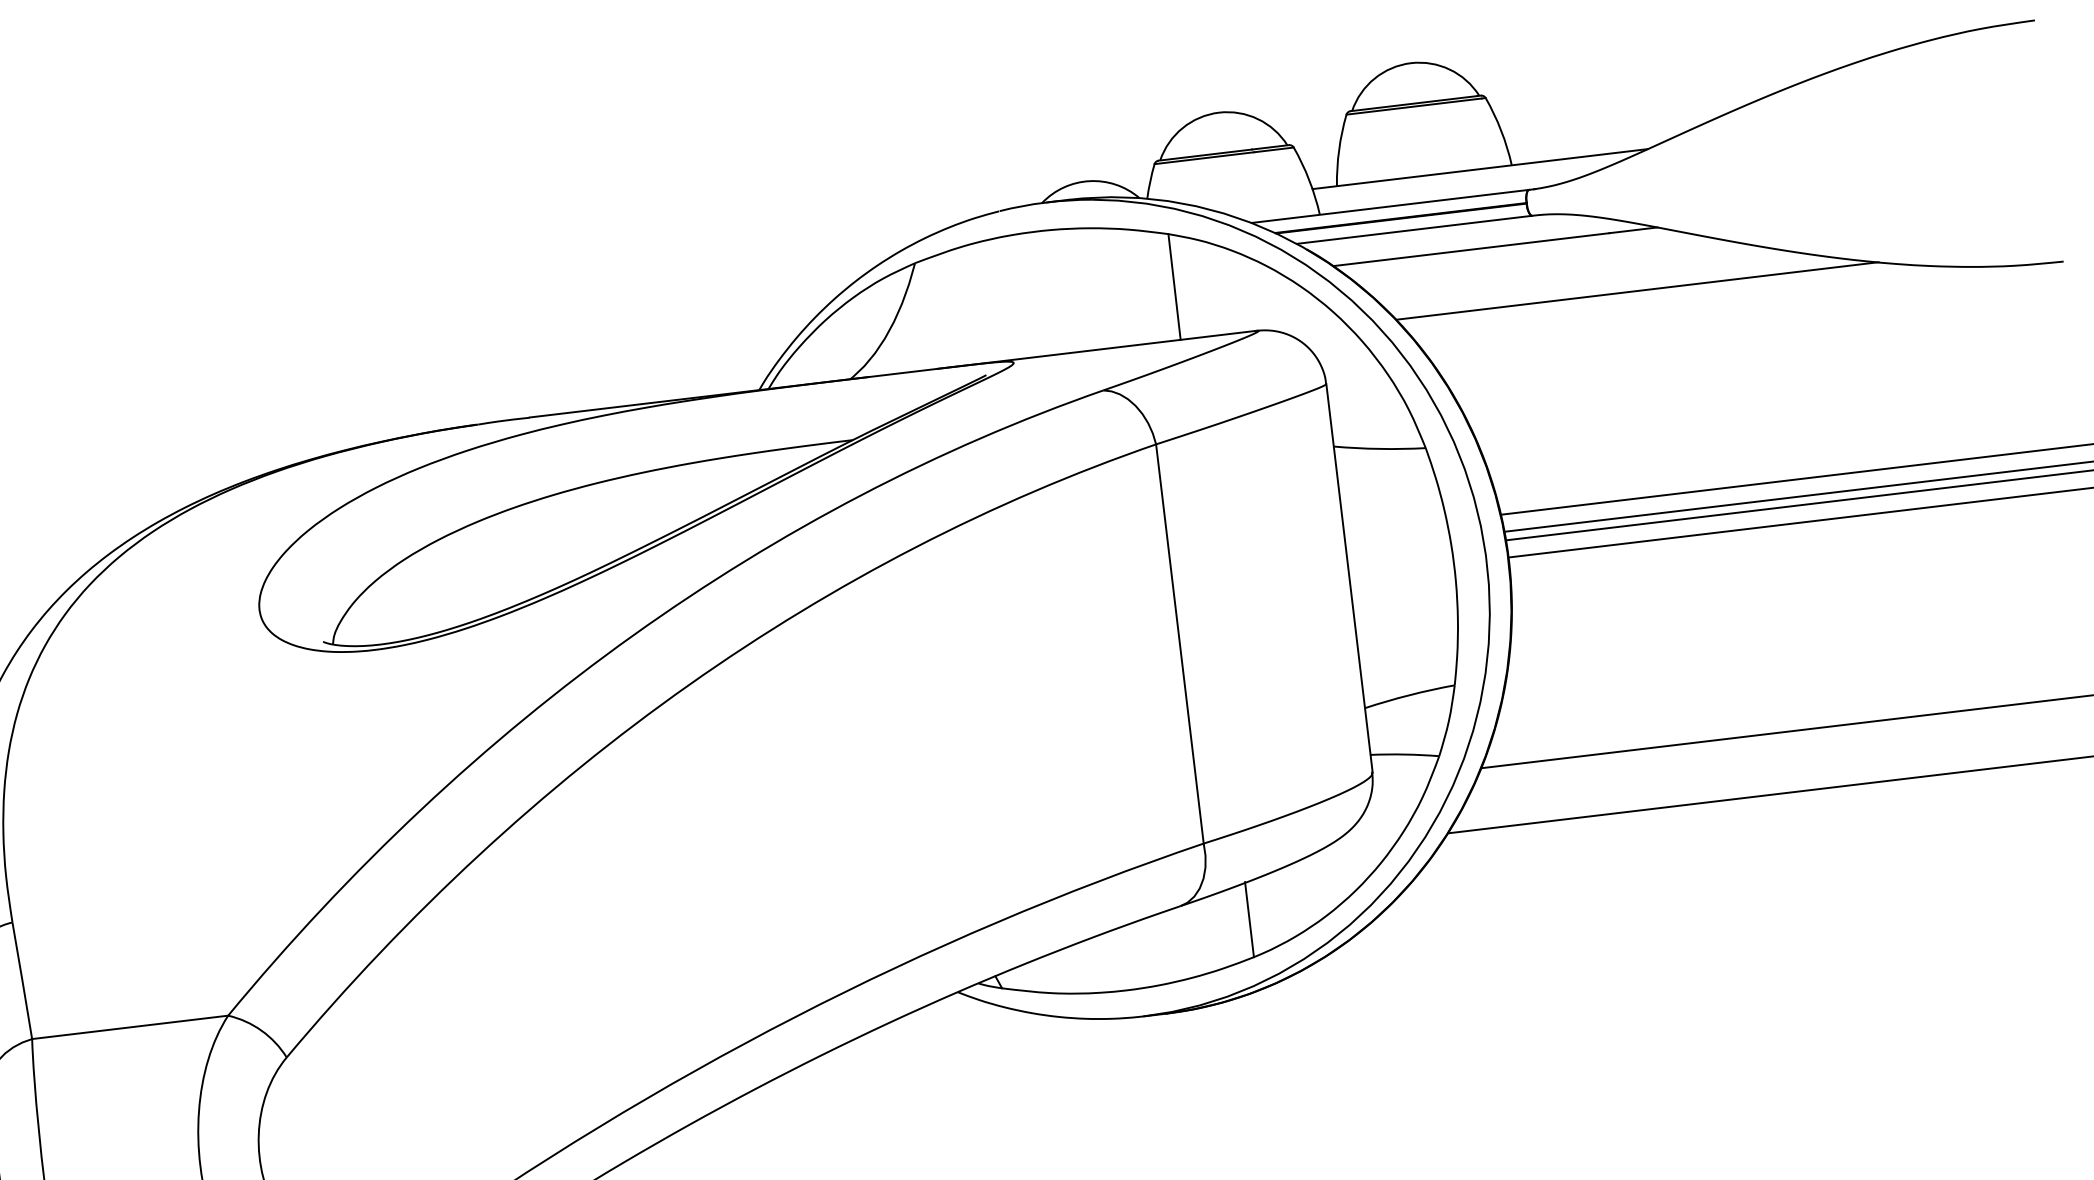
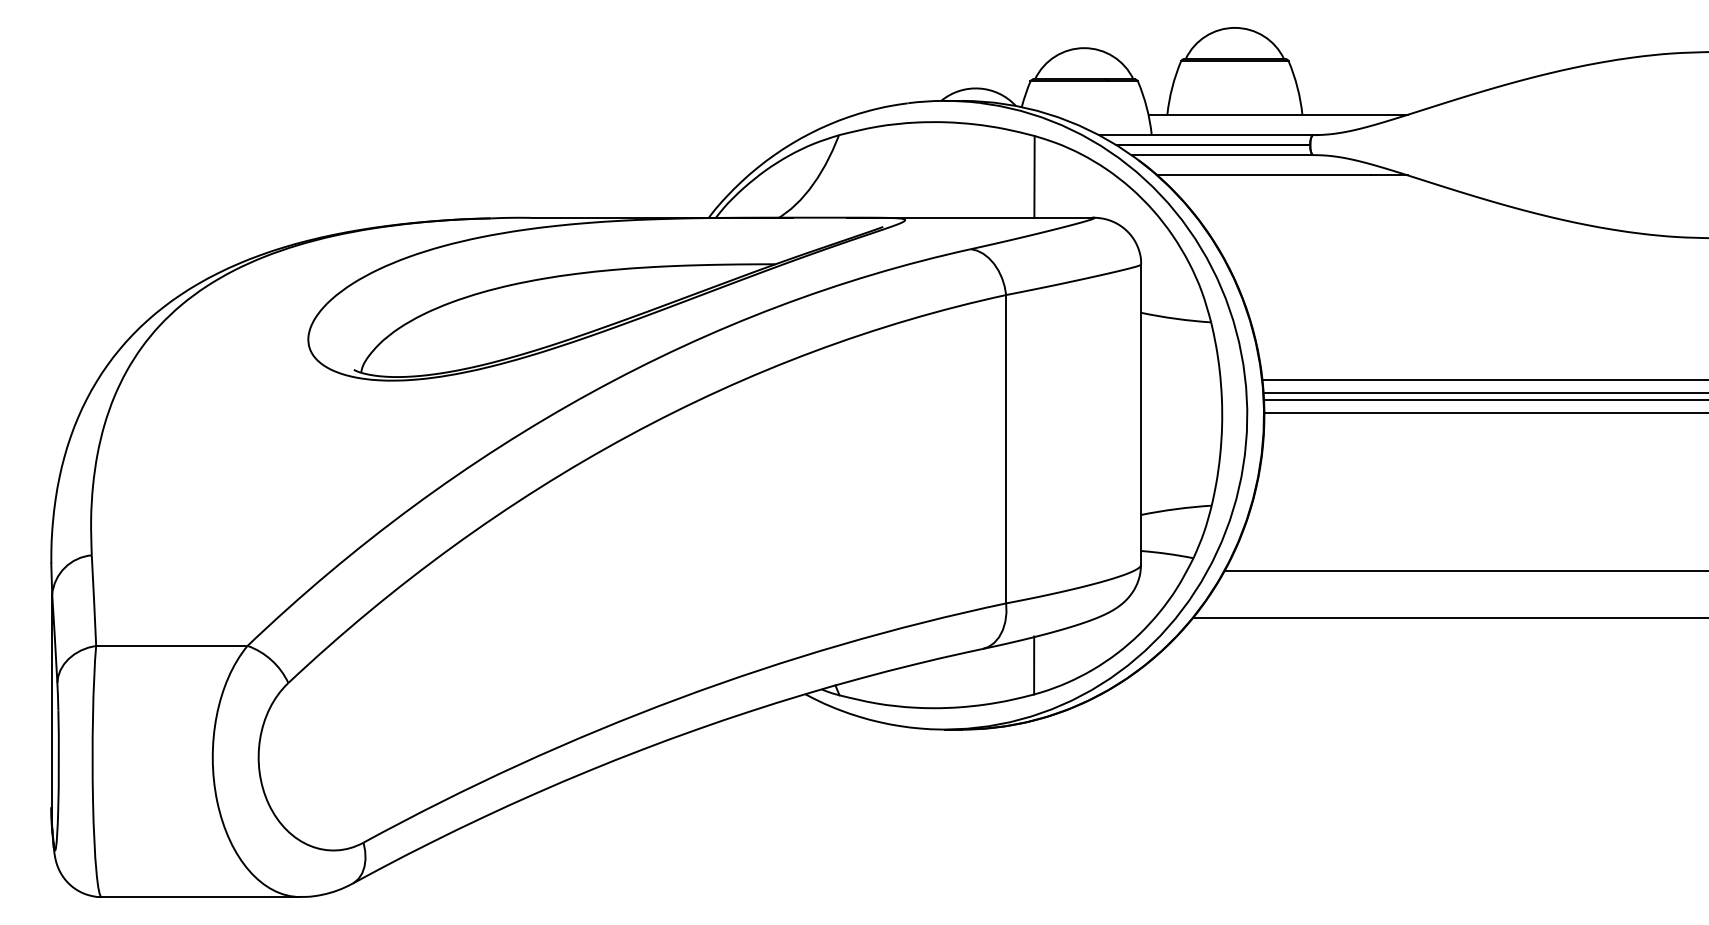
line: (1637, 290) -> (1386, 221), removed

